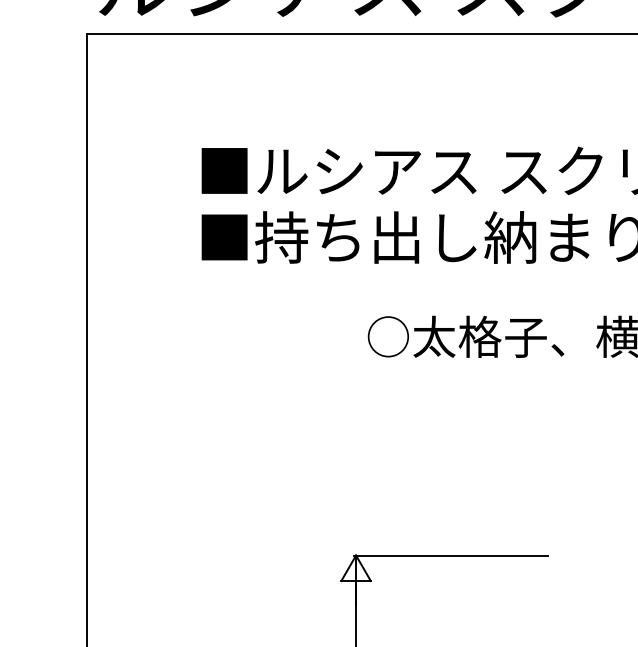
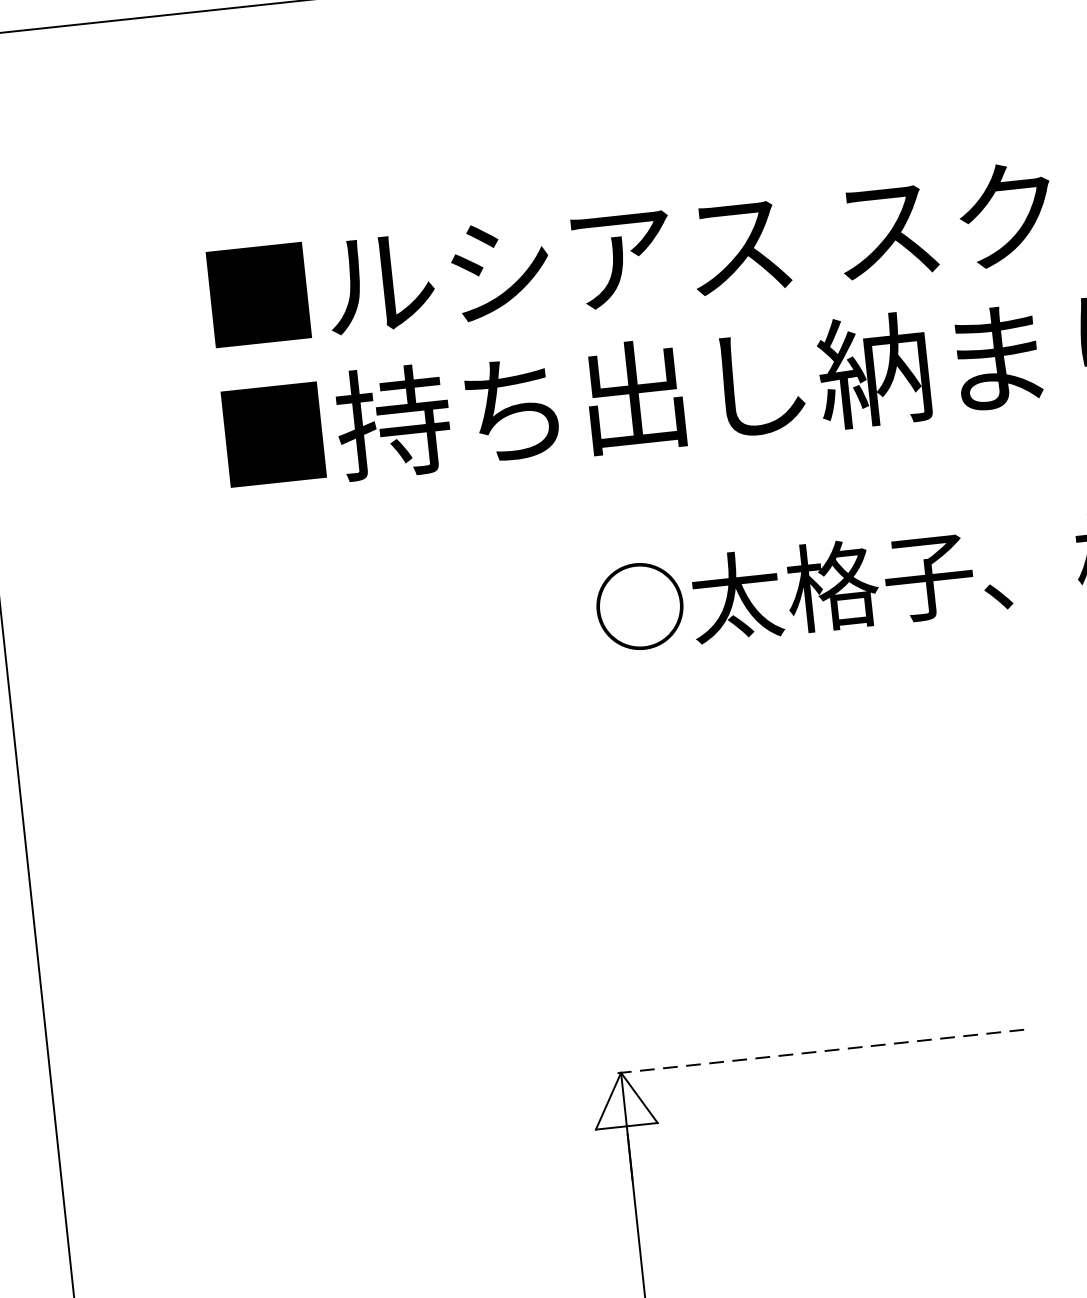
line: (451, 555) -> (821, 1051), solid -> dashed

